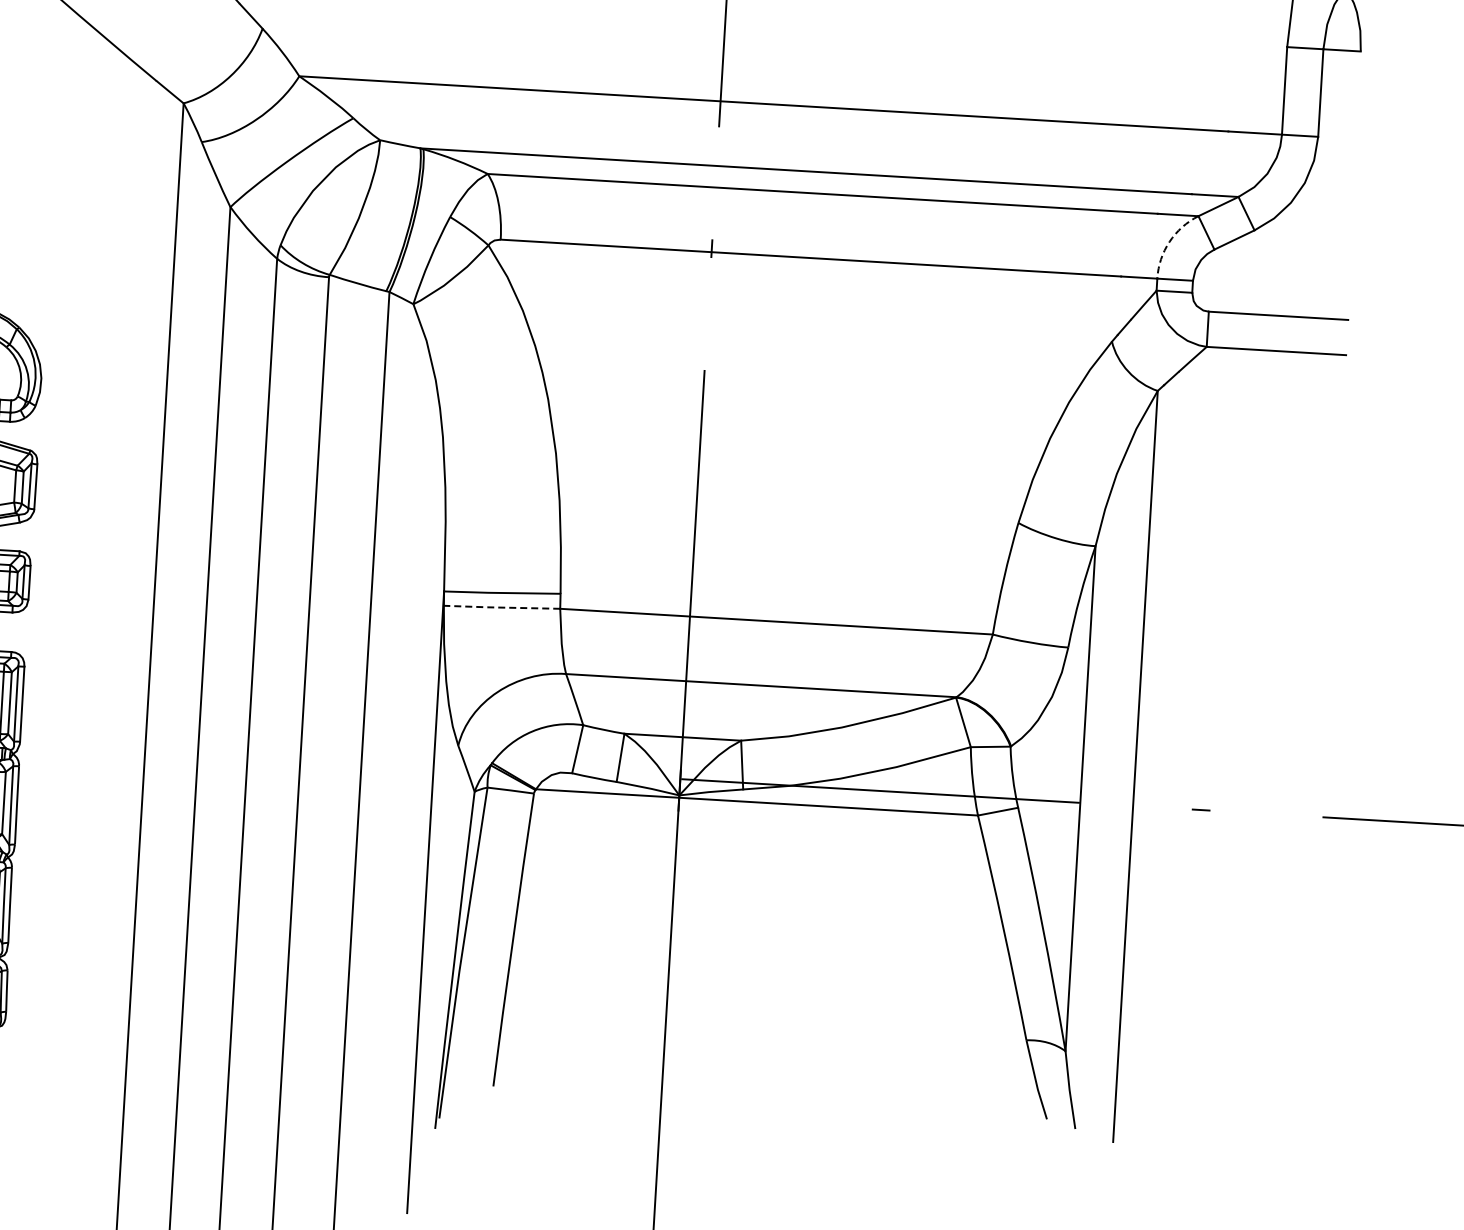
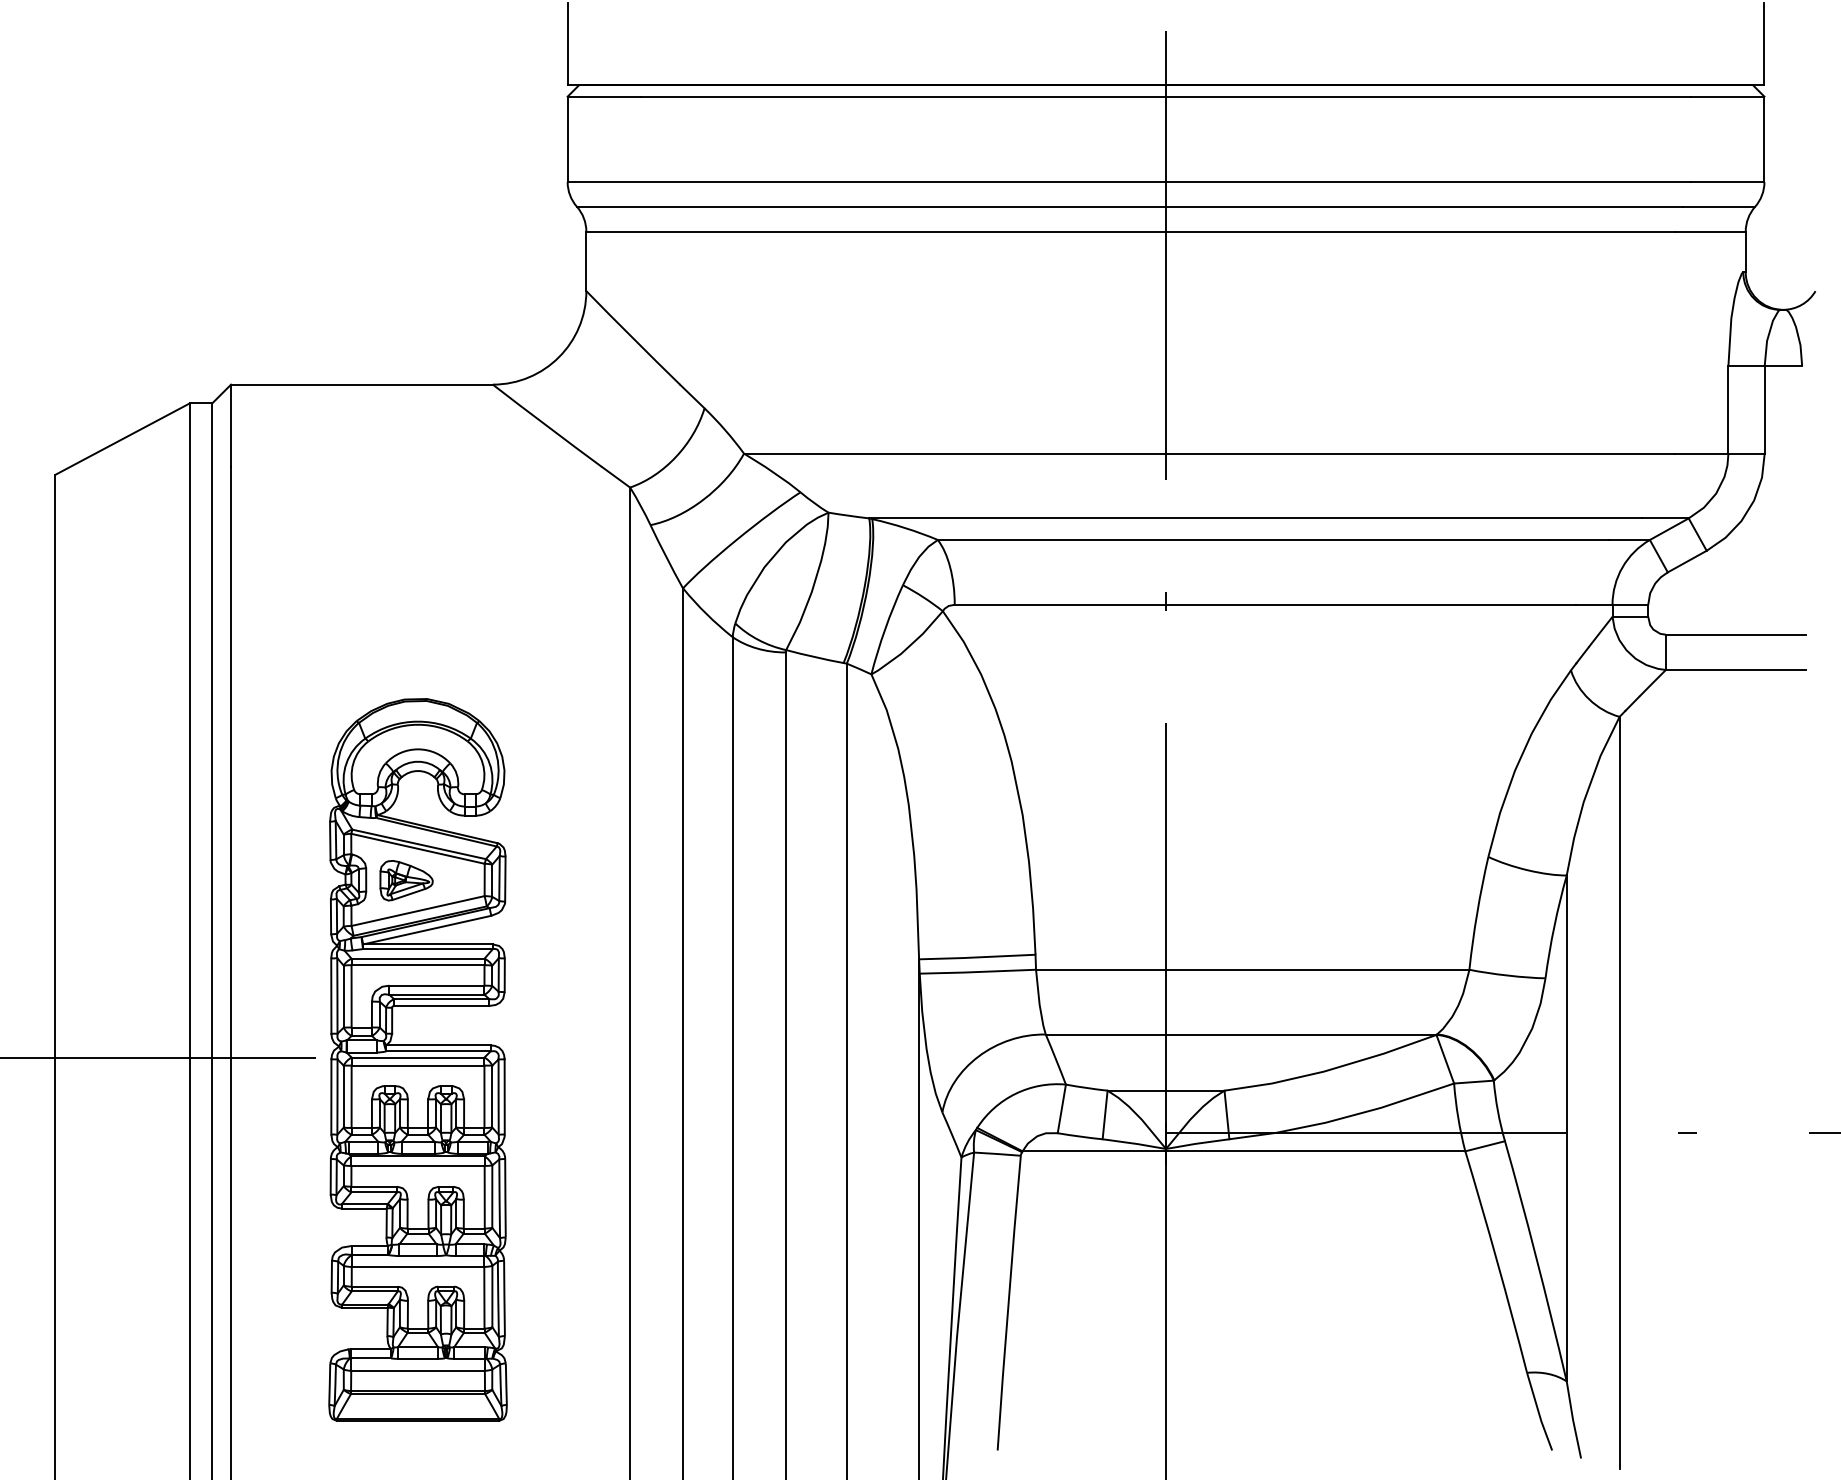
arc: (1169, 242) -> (1622, 567), dashed -> solid
line: (501, 608) -> (977, 972), dashed -> solid

